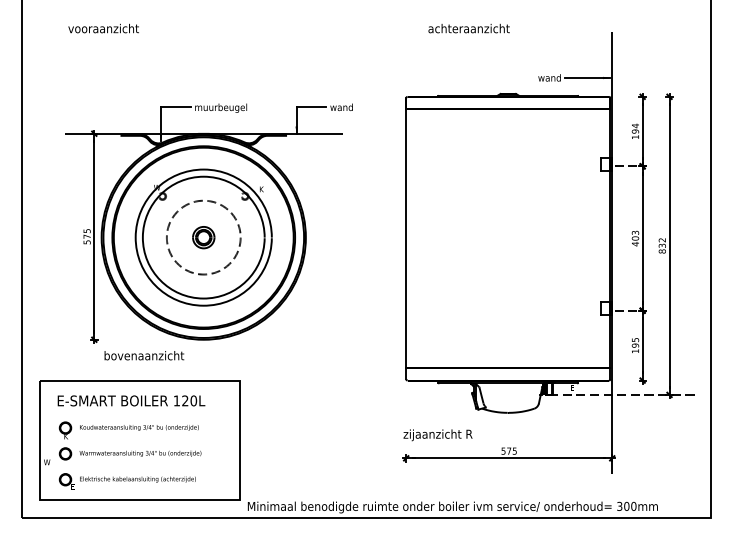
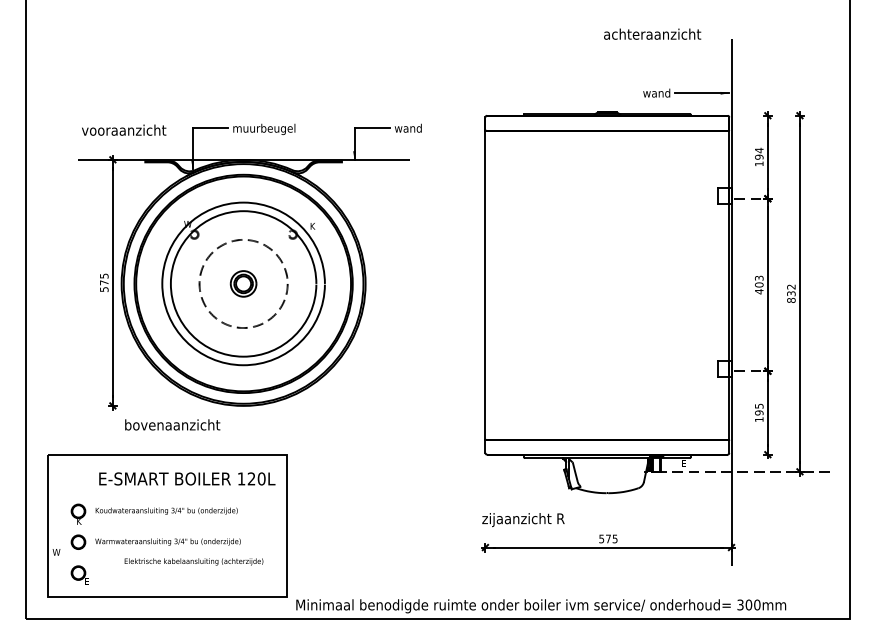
text: (104, 27) -> (124, 129), moved
text: (469, 27) -> (652, 33), moved
text: (131, 400) -> (187, 478), moved
text: (137, 479) -> (193, 561), moved

